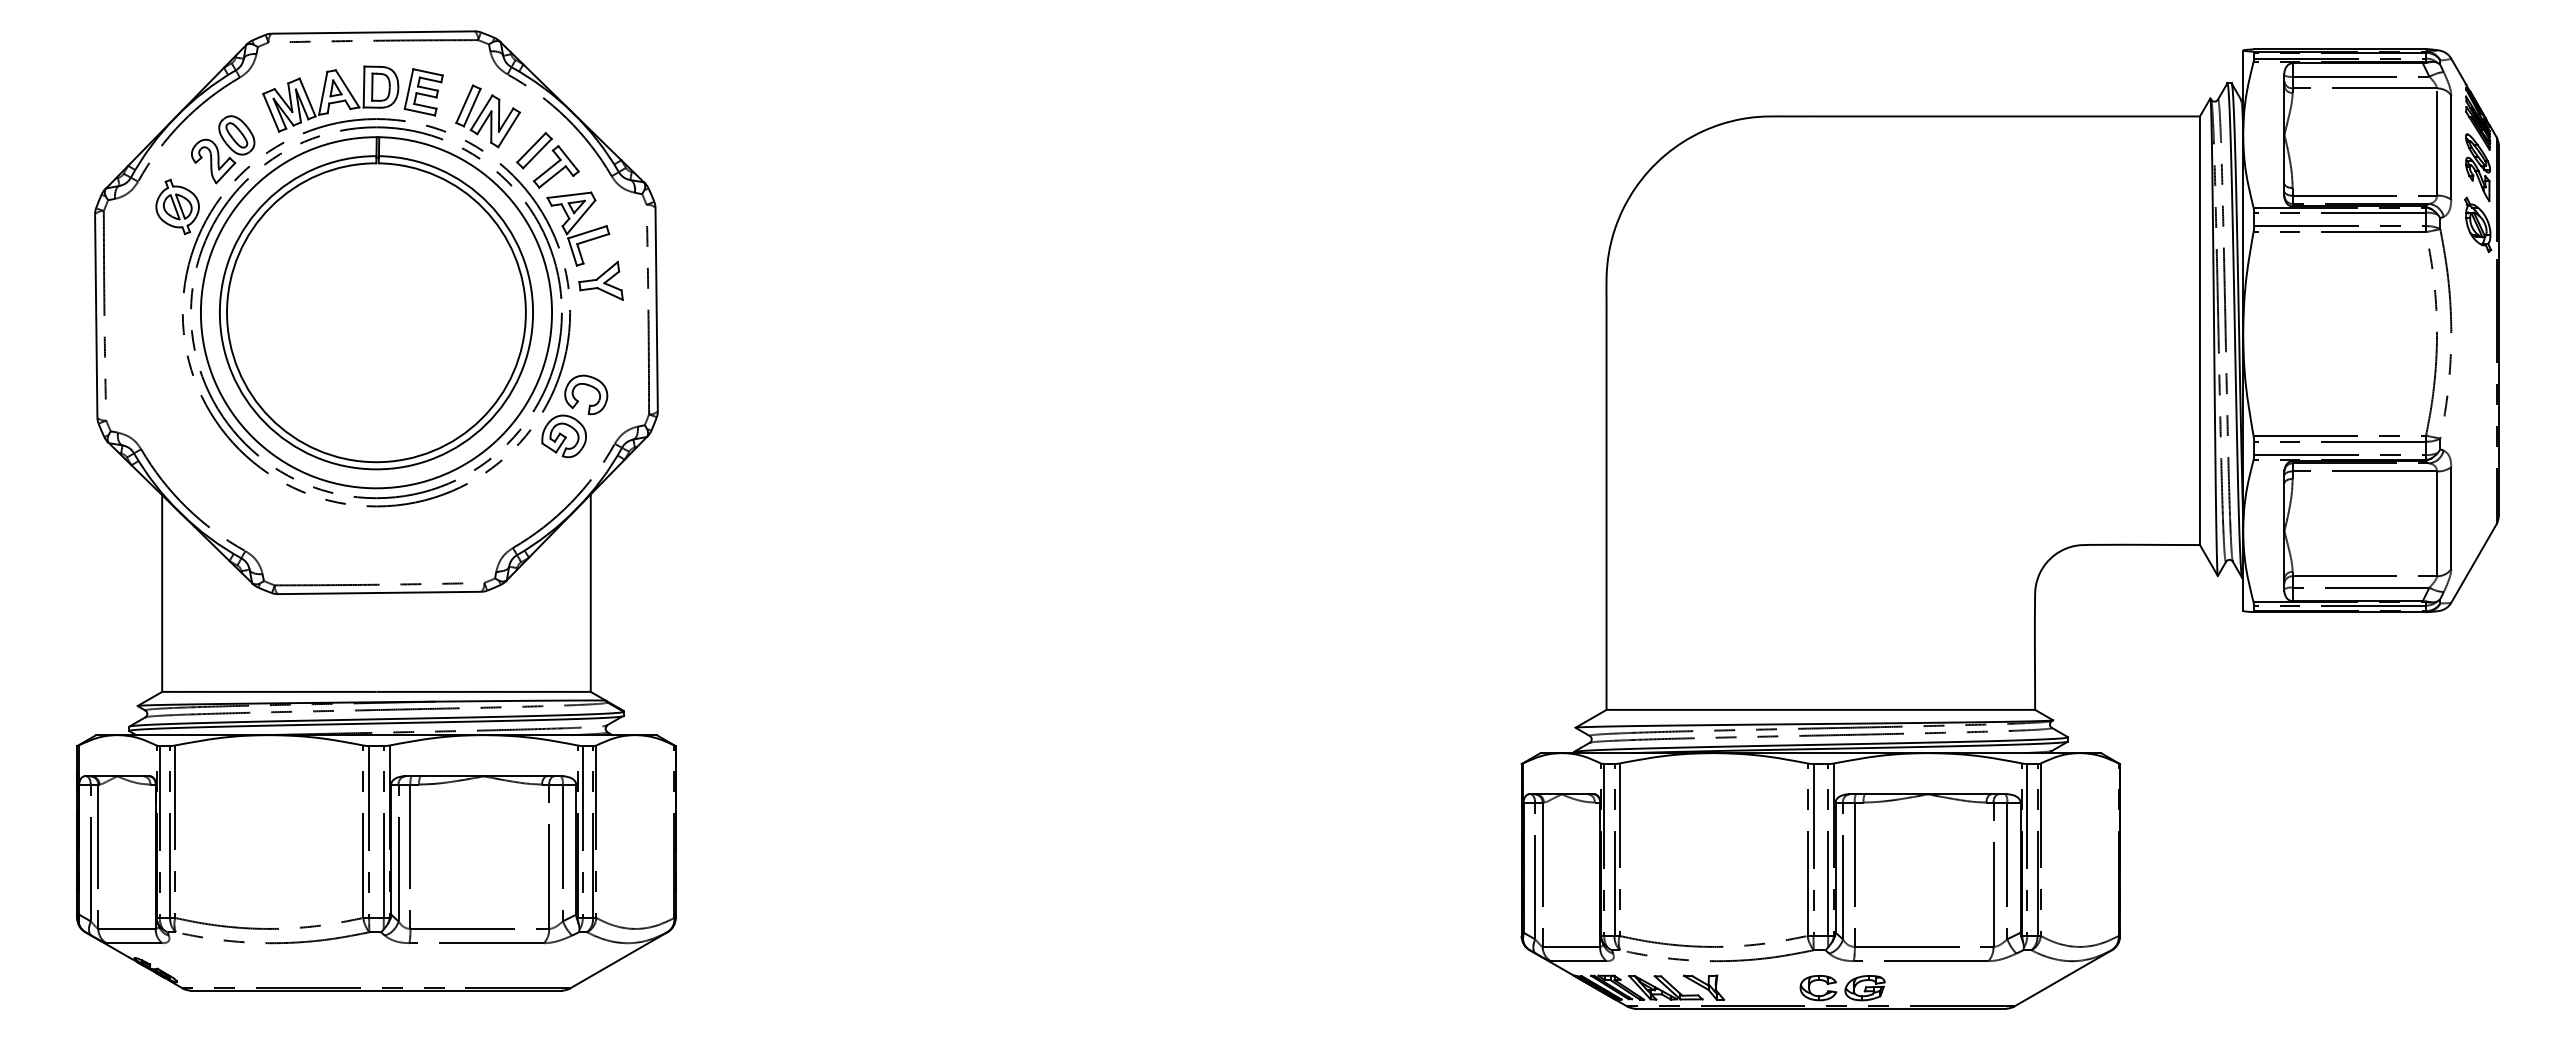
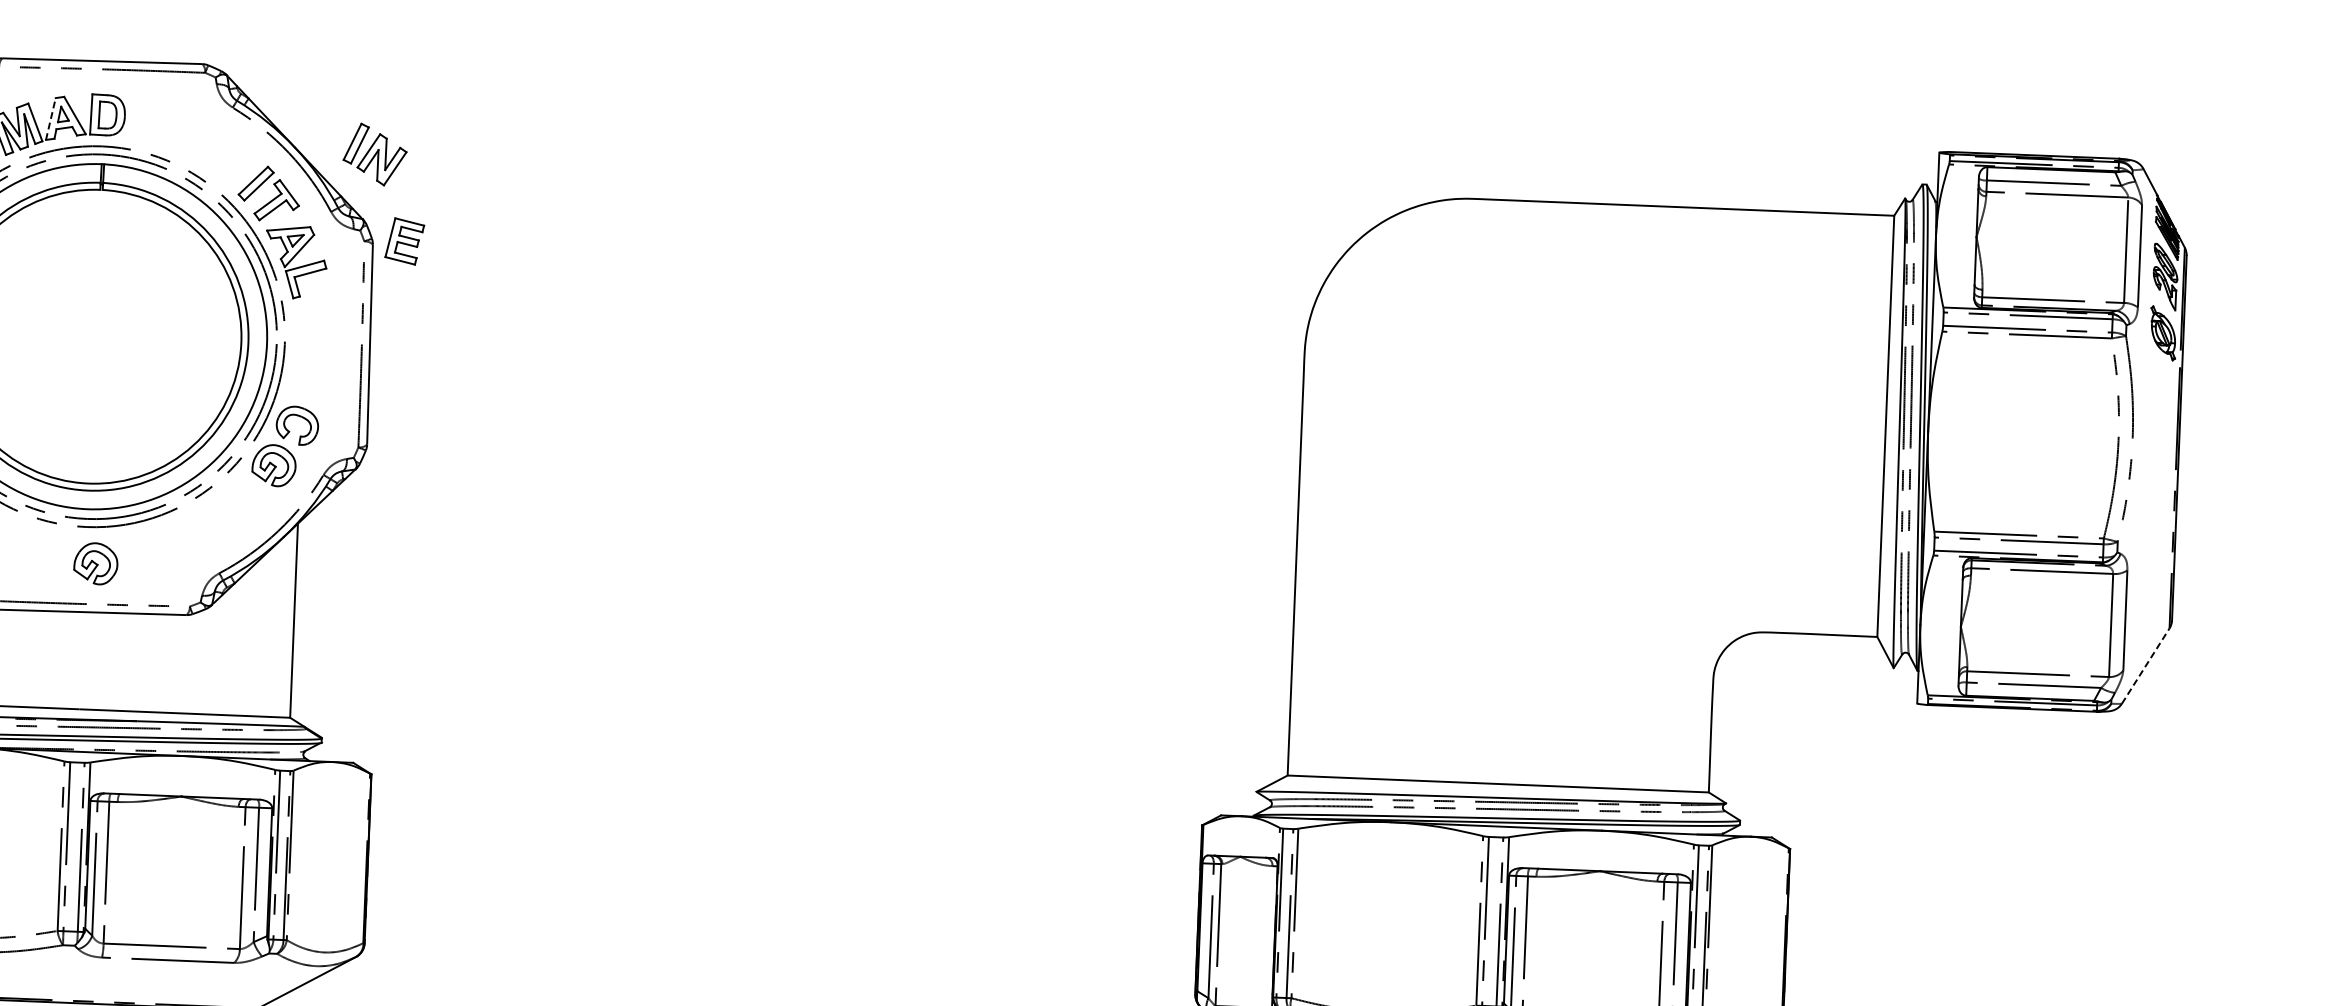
part: (423, 92) -> (404, 241), moved
line: (323, 93) -> (51, 119), solid -> dashed
part: (487, 116) -> (374, 154), moved
part: (600, 280) -> (315, 313), removed
part: (386, 543) -> (95, 563), added
line: (2474, 563) -> (2146, 665), solid -> dashed

